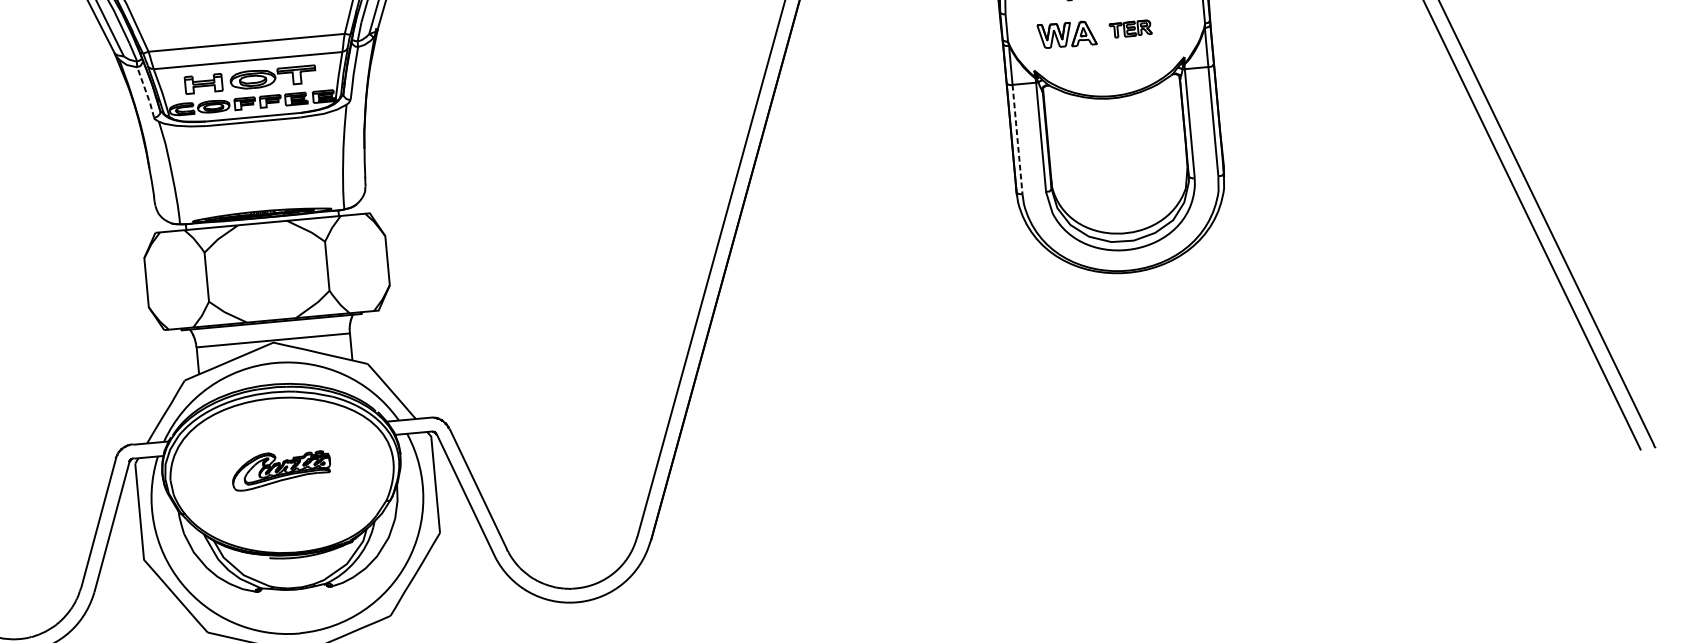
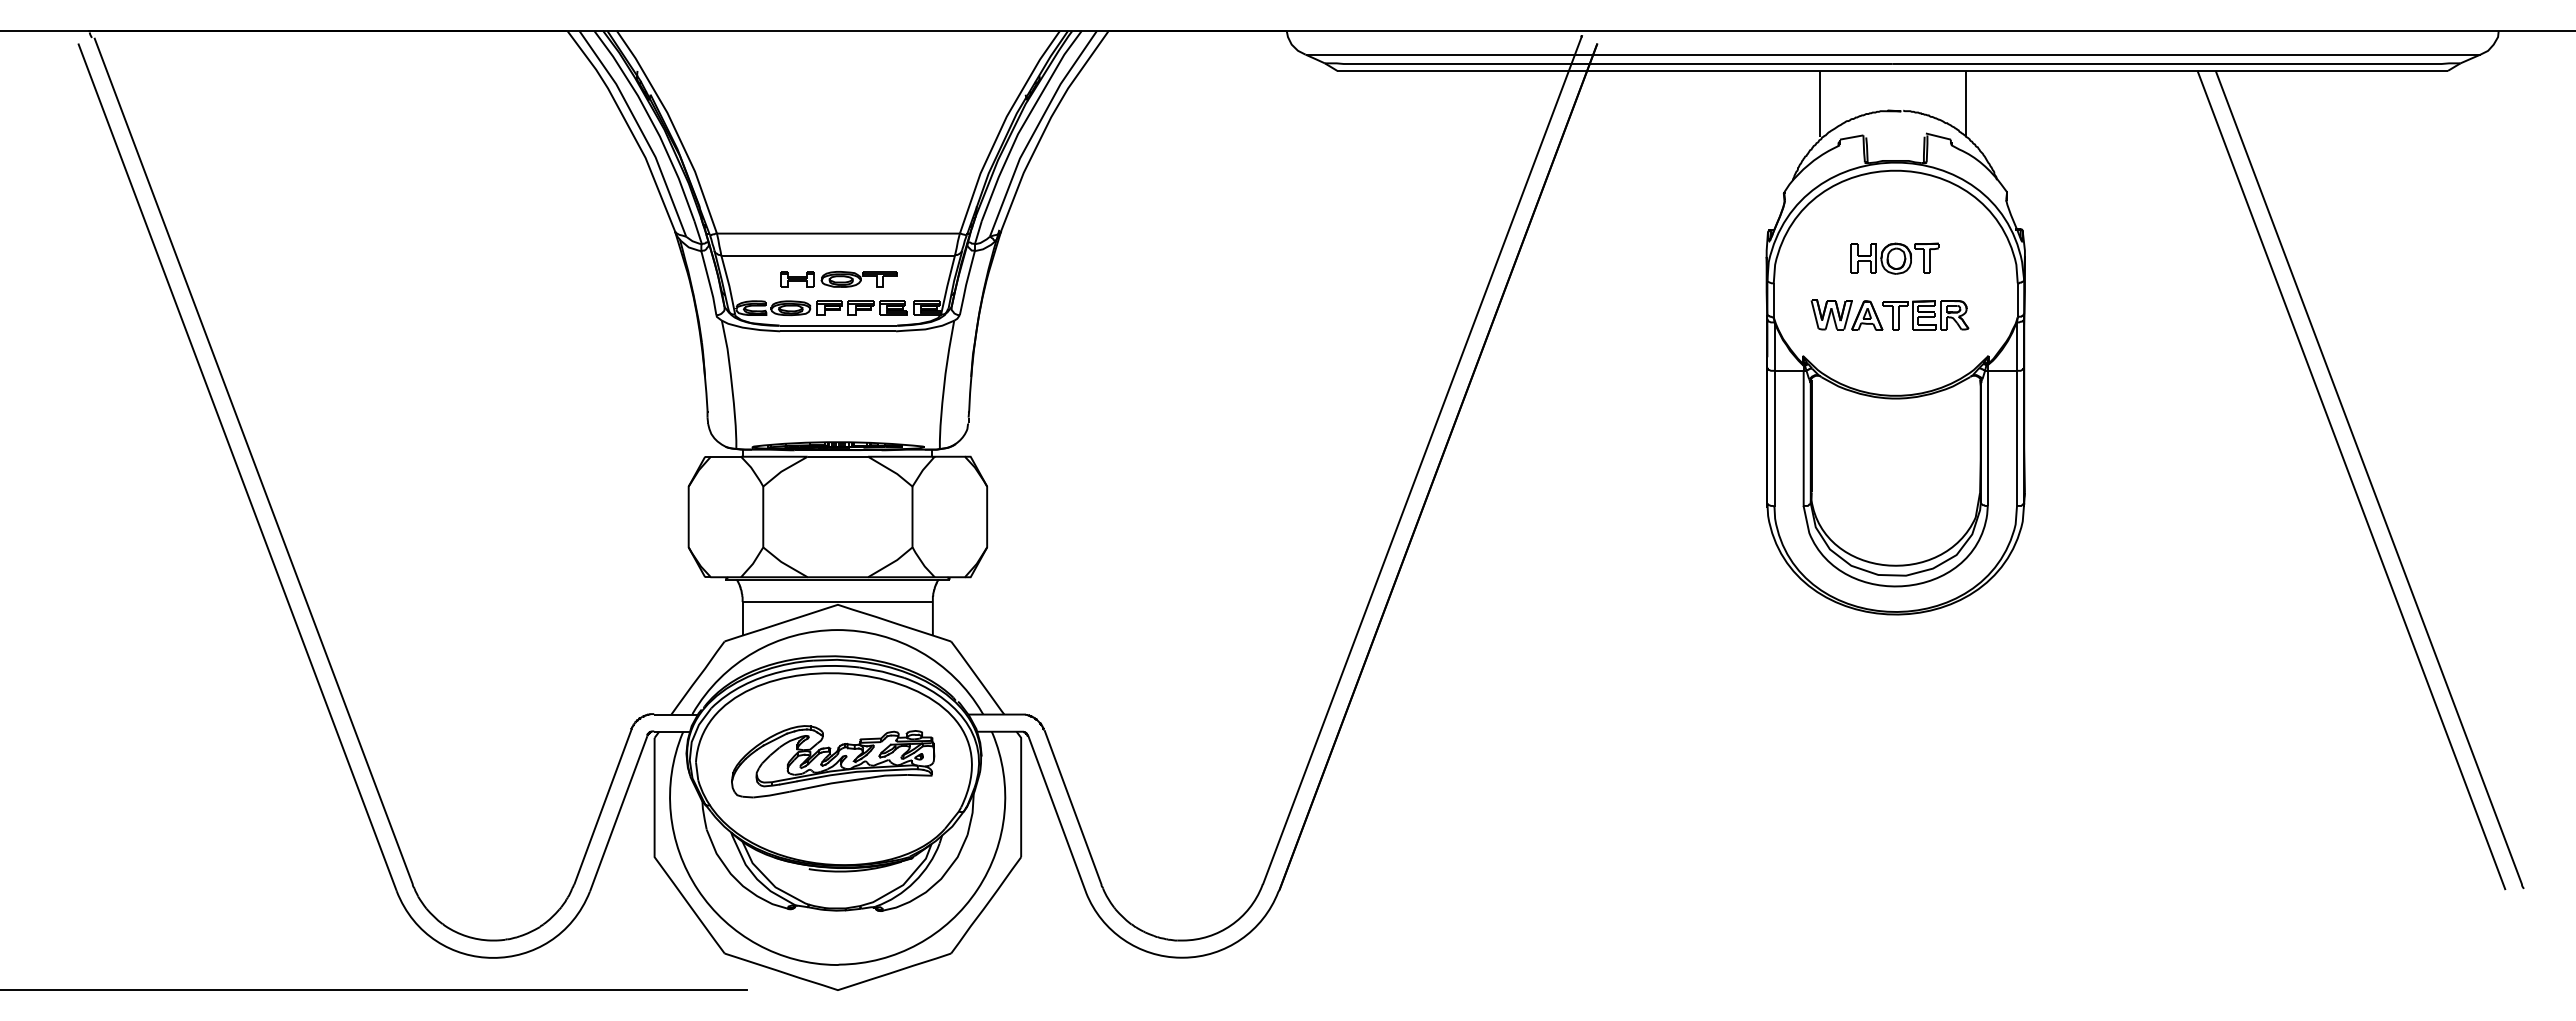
part: (1130, 29) -> (1925, 315), size x1.67
part: (250, 79) -> (838, 279), size x0.71
line: (146, 93) -> (709, 284), dashed -> solid
line: (1017, 139) -> (1774, 438), dashed -> solid
part: (281, 469) -> (833, 761), size x1.67

